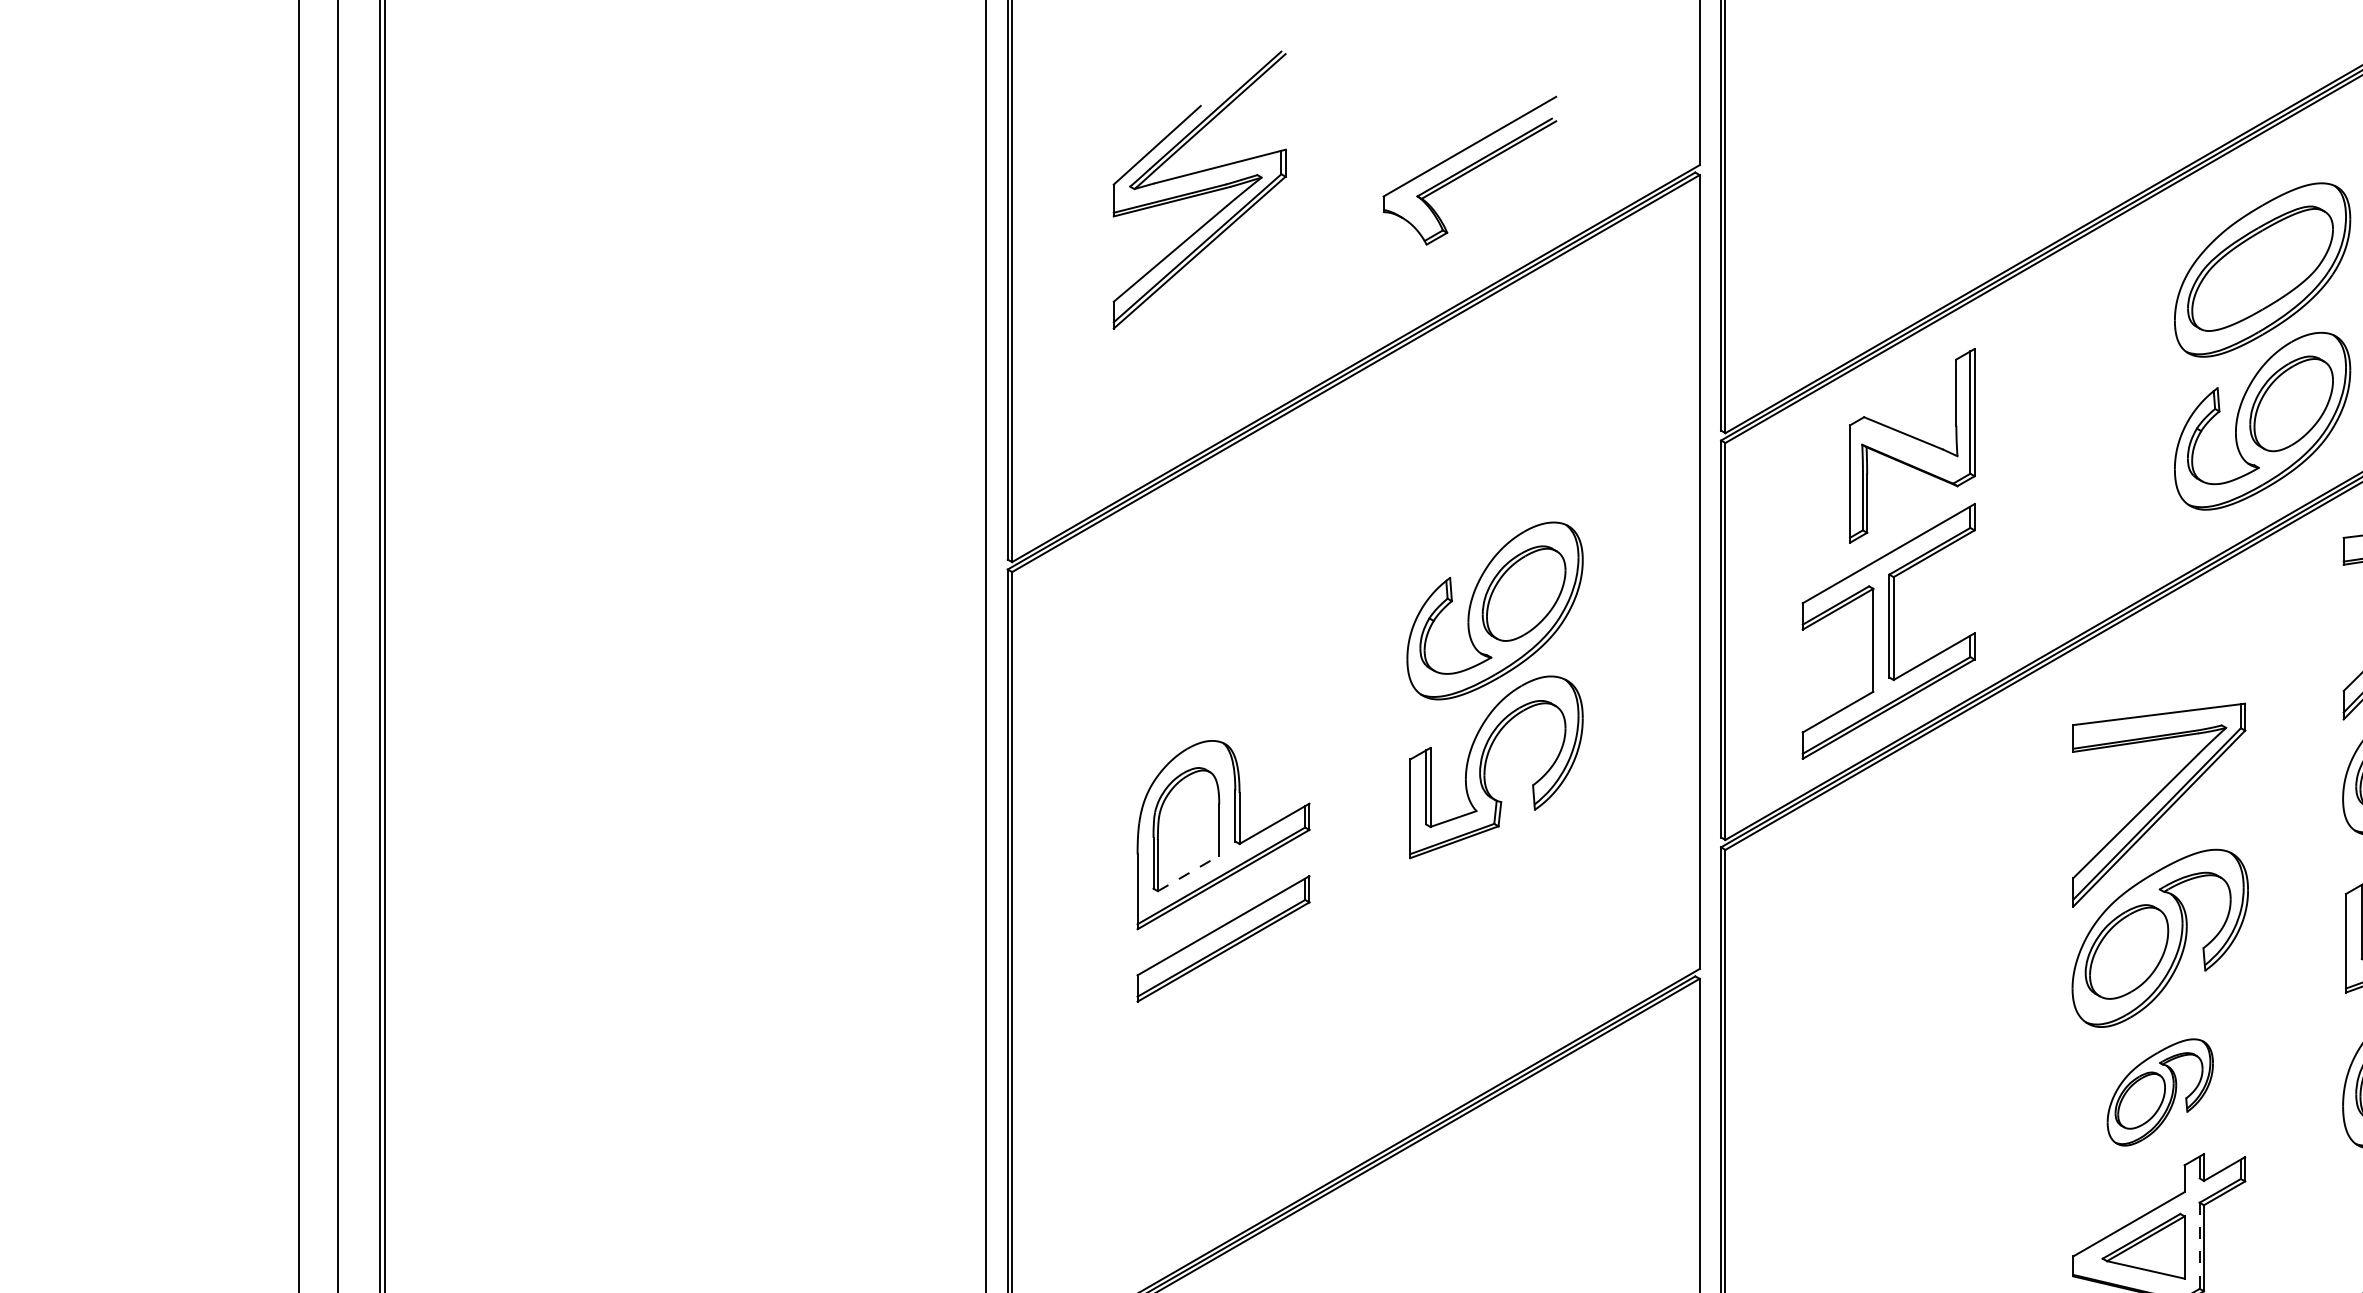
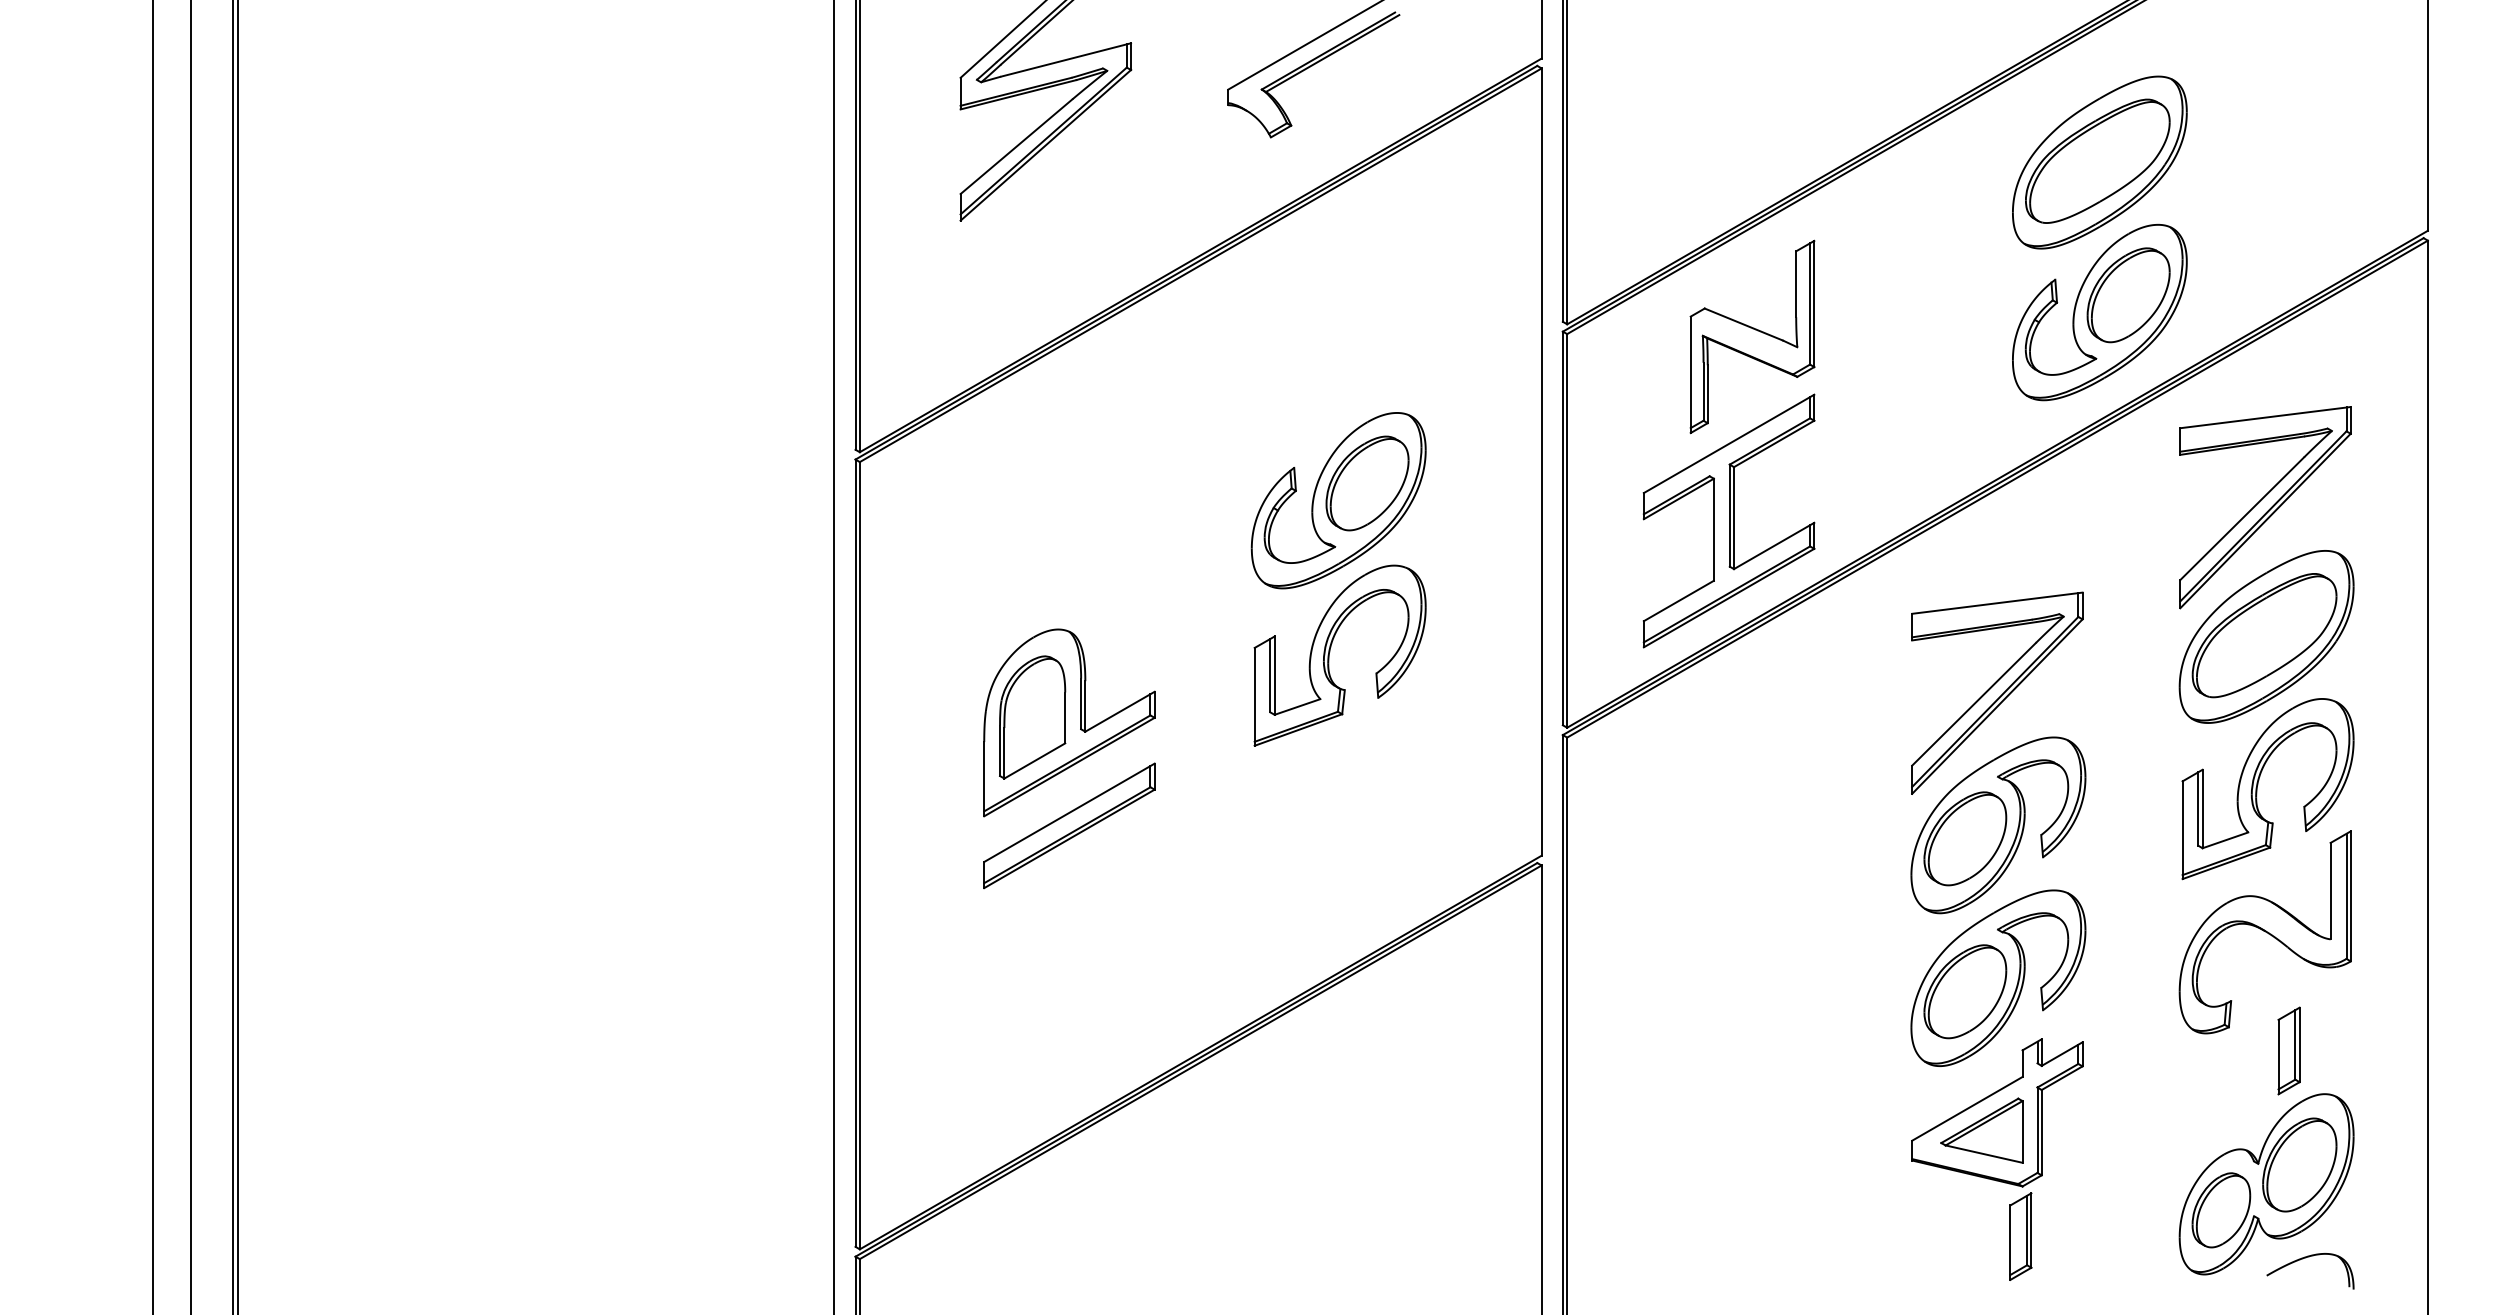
line: (1189, 872) -> (1035, 760), dashed -> solid
part: (2160, 1091) -> (1998, 977), size x1.67
line: (2199, 1246) -> (2037, 1130), dashed -> solid

